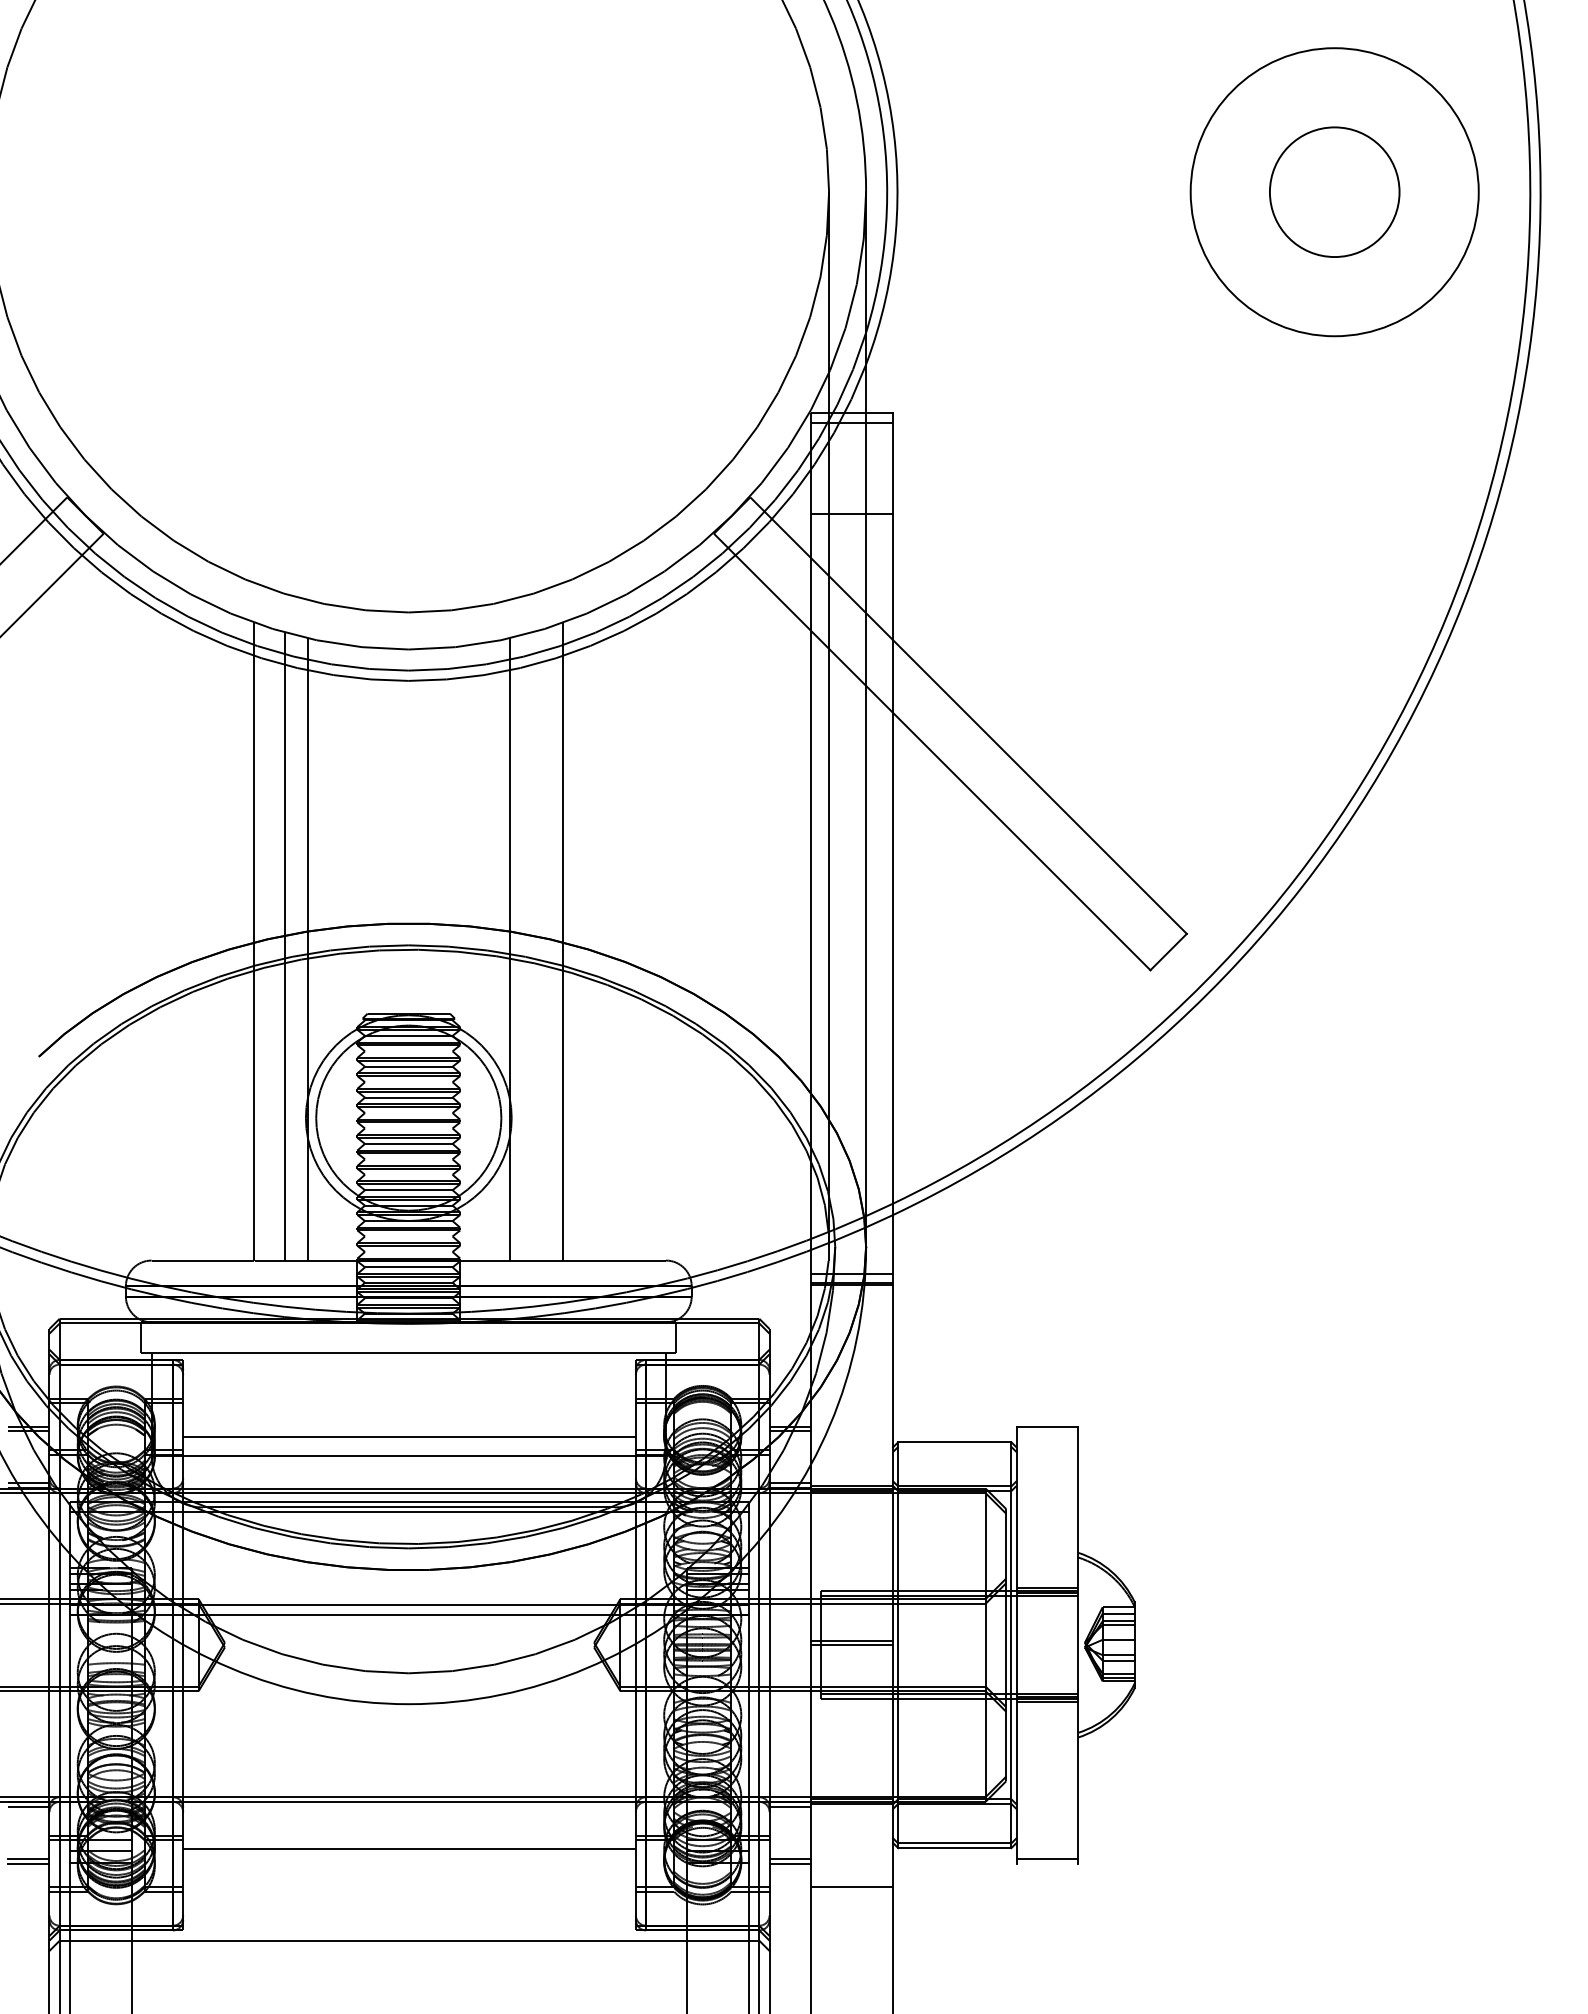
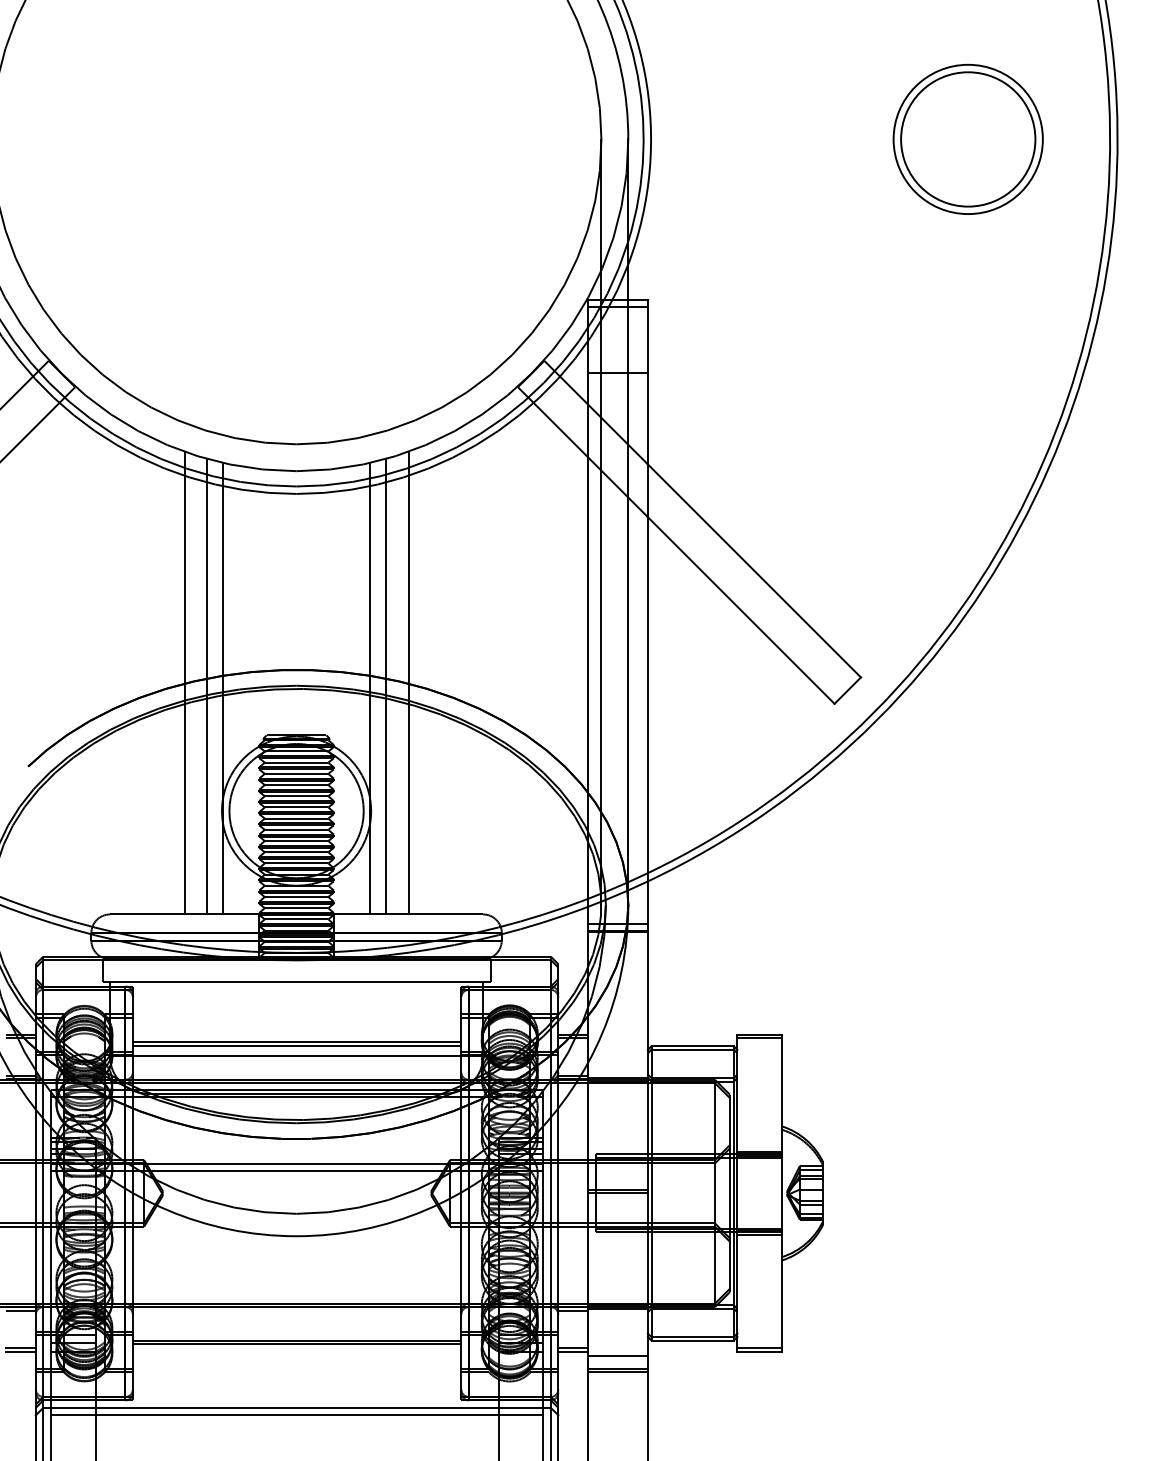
circle: (1334, 191) -> (968, 138), size x1.43
circle: (1334, 192) -> (968, 139), size x0.71
line: (532, 946) -> (386, 686), added
line: (408, 1051) -> (296, 762), added
line: (408, 1082) -> (296, 785), added
line: (408, 1113) -> (296, 807), added
line: (408, 1128) -> (296, 818), added
line: (408, 1159) -> (296, 841), added
line: (408, 1174) -> (296, 852), added
line: (408, 1236) -> (296, 896), added
line: (408, 1251) -> (296, 907), added
line: (1047, 1431) -> (759, 1038), added
line: (409, 1441) -> (297, 1045), added
line: (954, 1446) -> (692, 1049), added
line: (409, 1853) -> (297, 1344), added
line: (1047, 1863) -> (759, 1351), added
line: (851, 1868) -> (617, 1355), added
line: (851, 1890) -> (617, 1371), added
line: (409, 1950) -> (297, 1414), added

